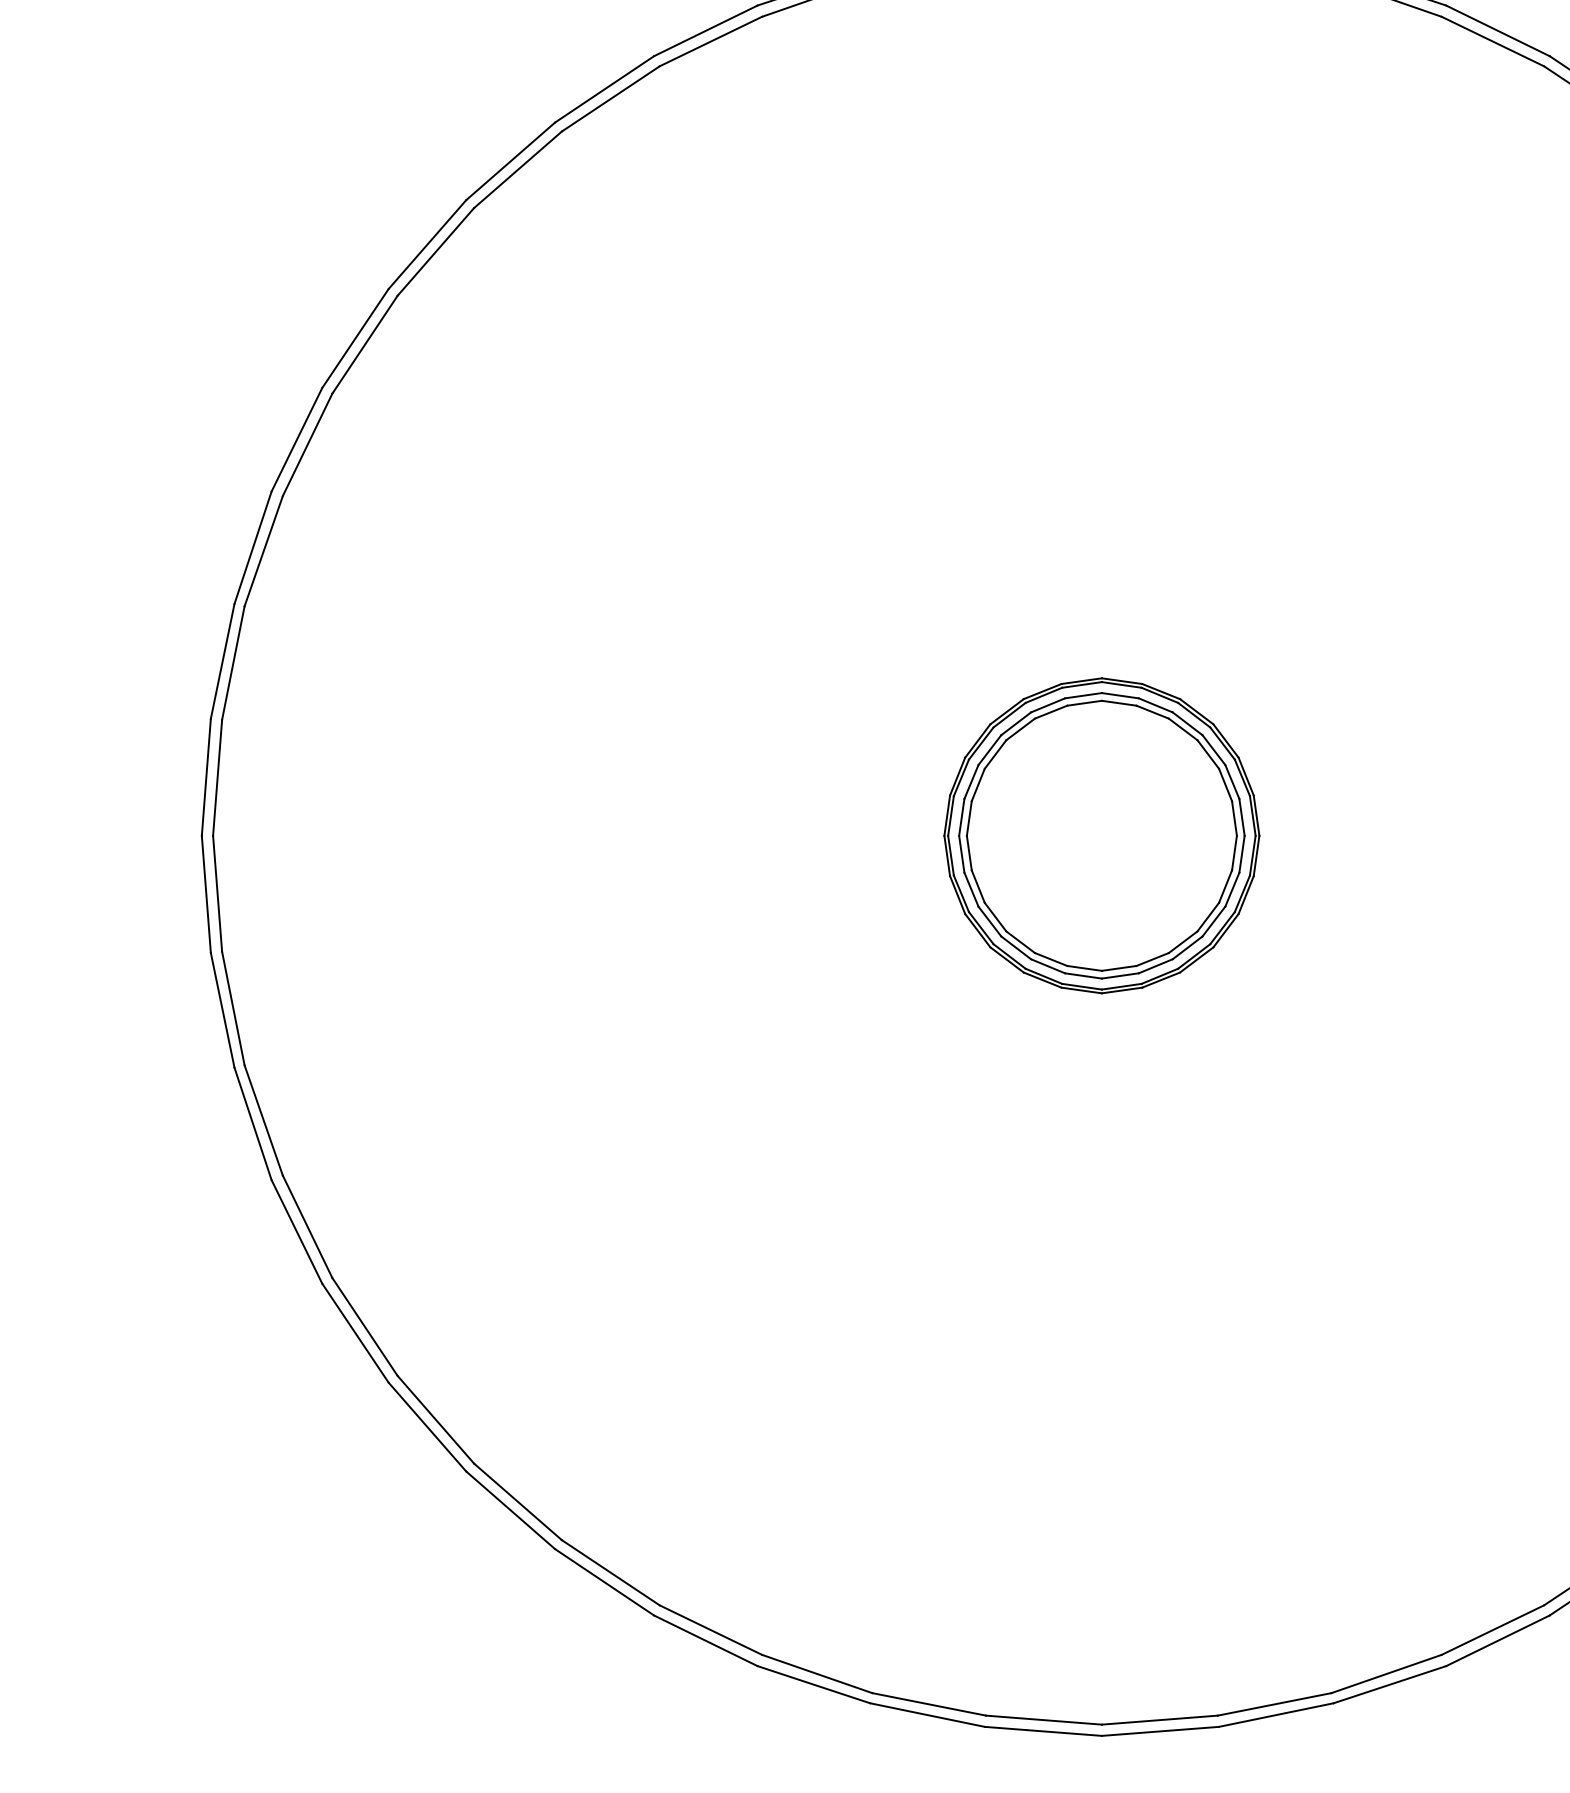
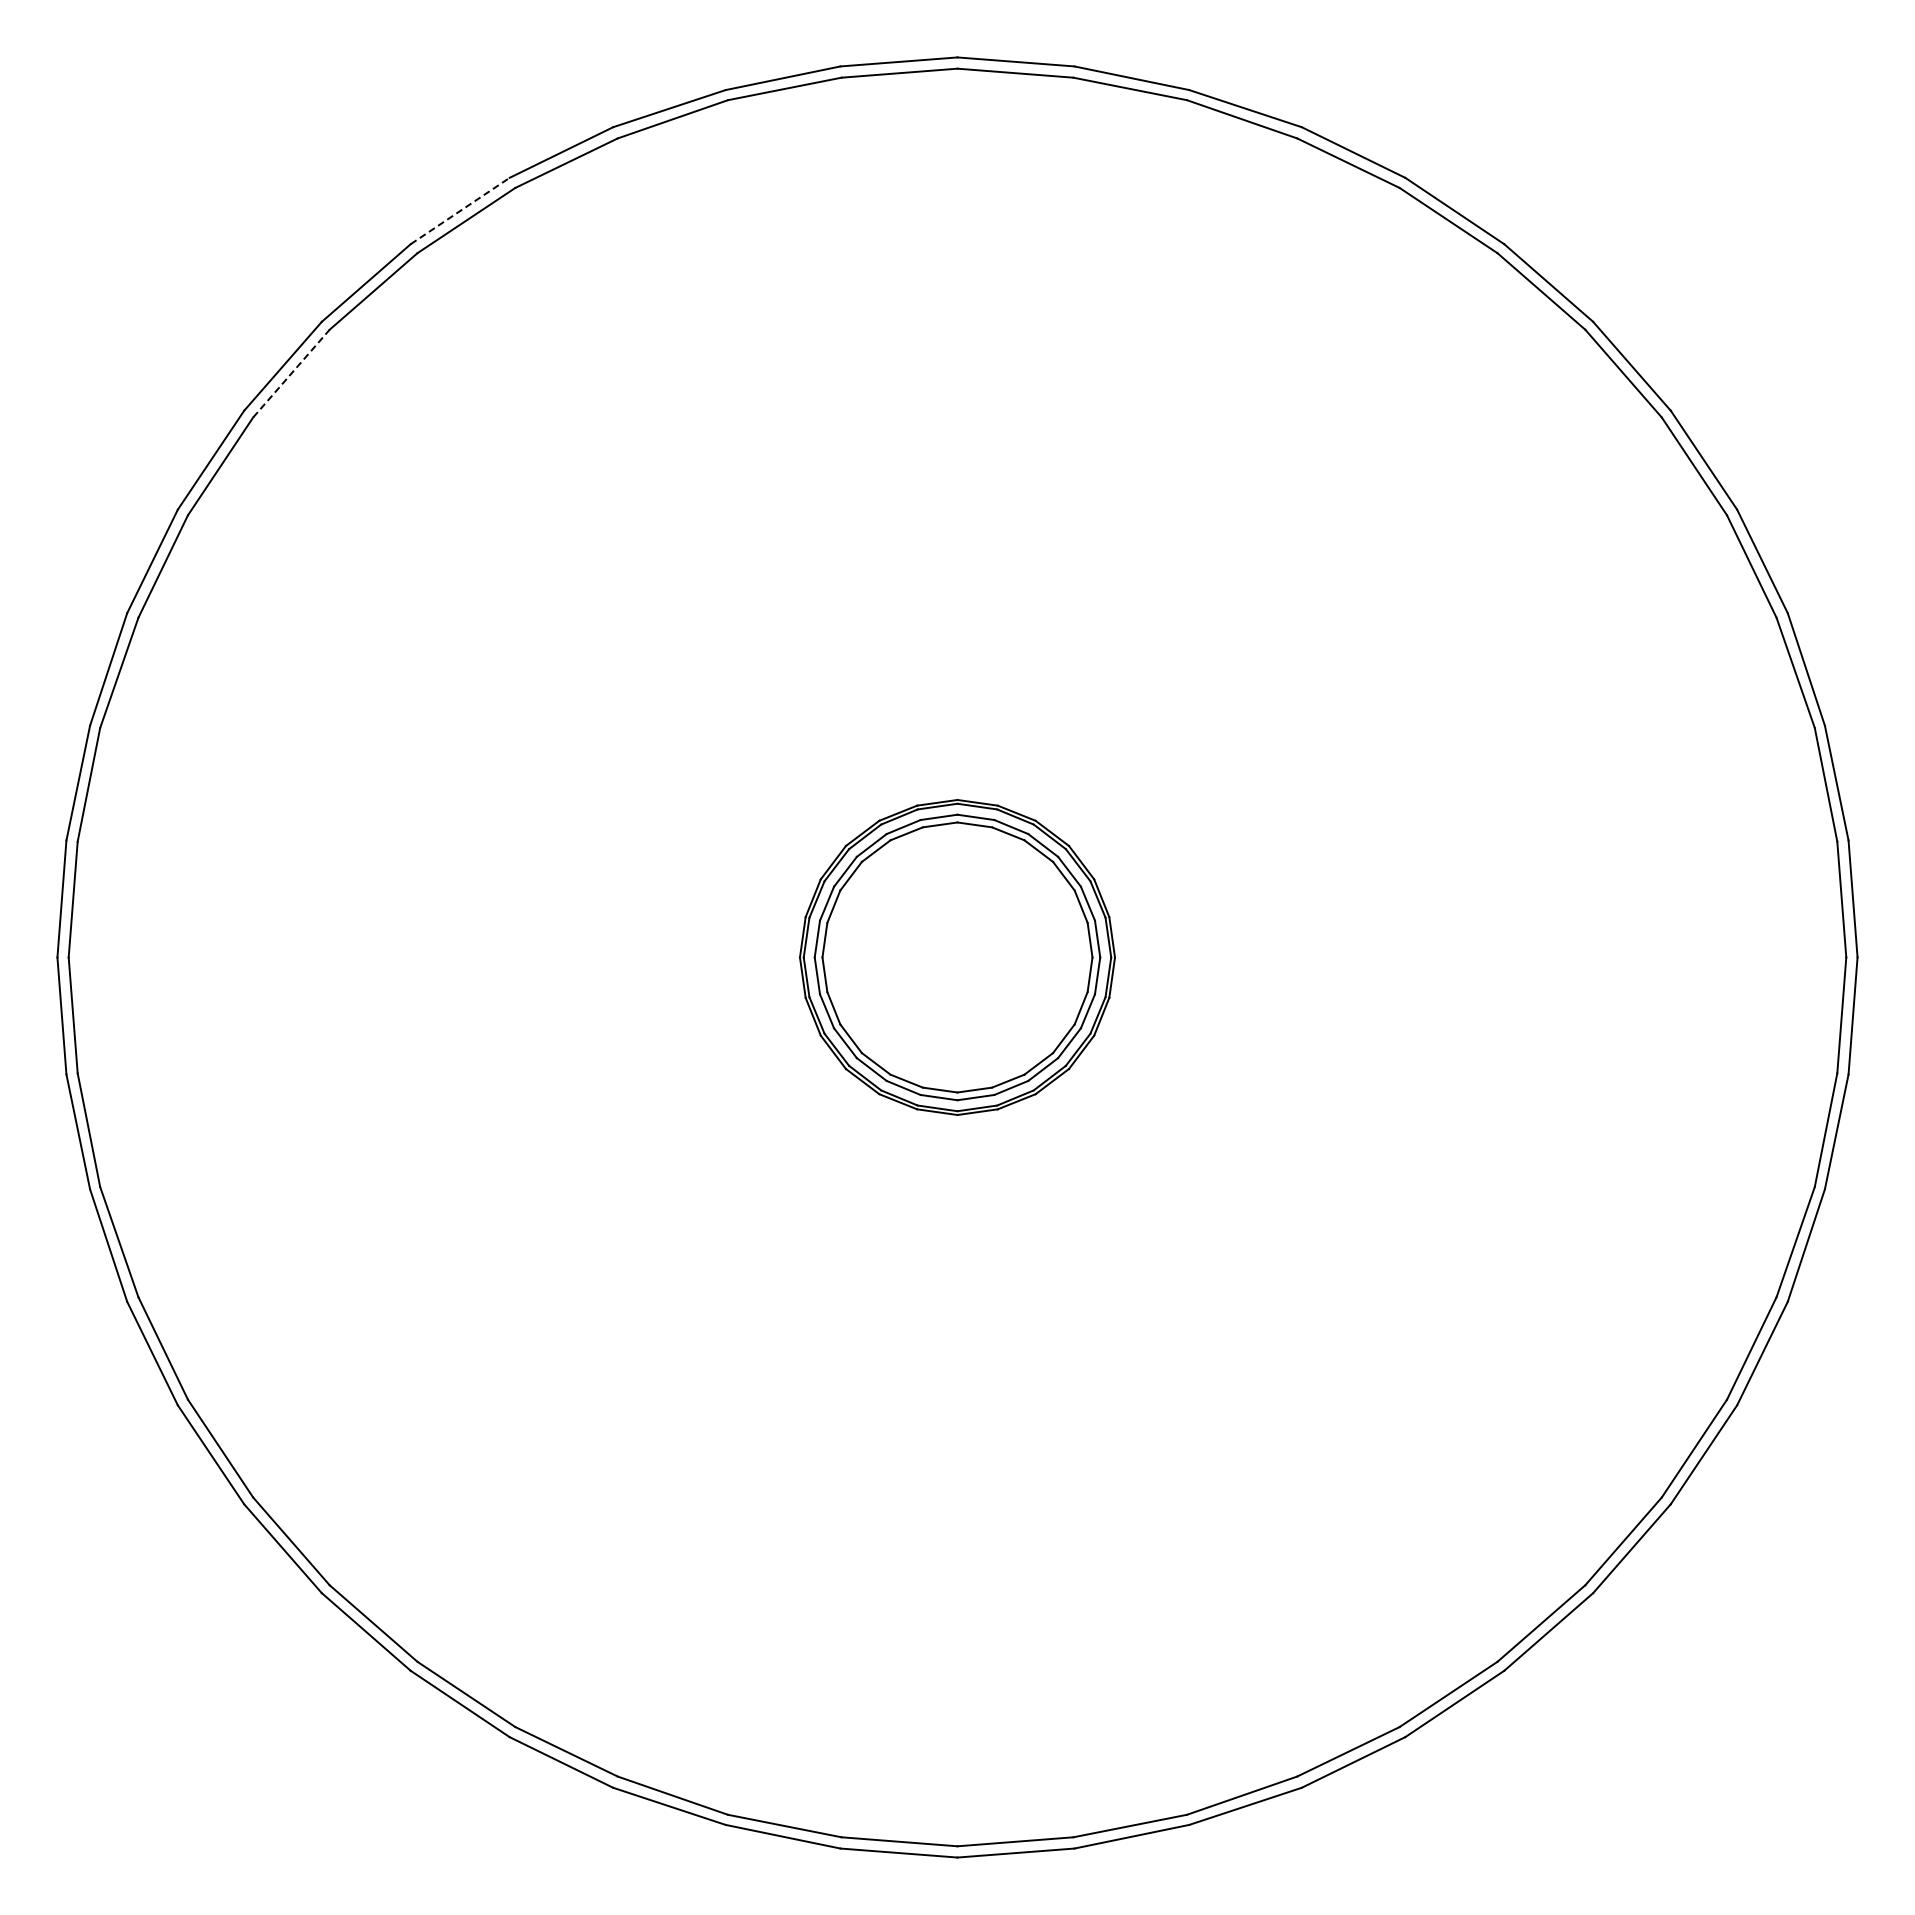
line: (604, 89) -> (460, 211), solid -> dashed
line: (435, 251) -> (291, 373), solid -> dashed

